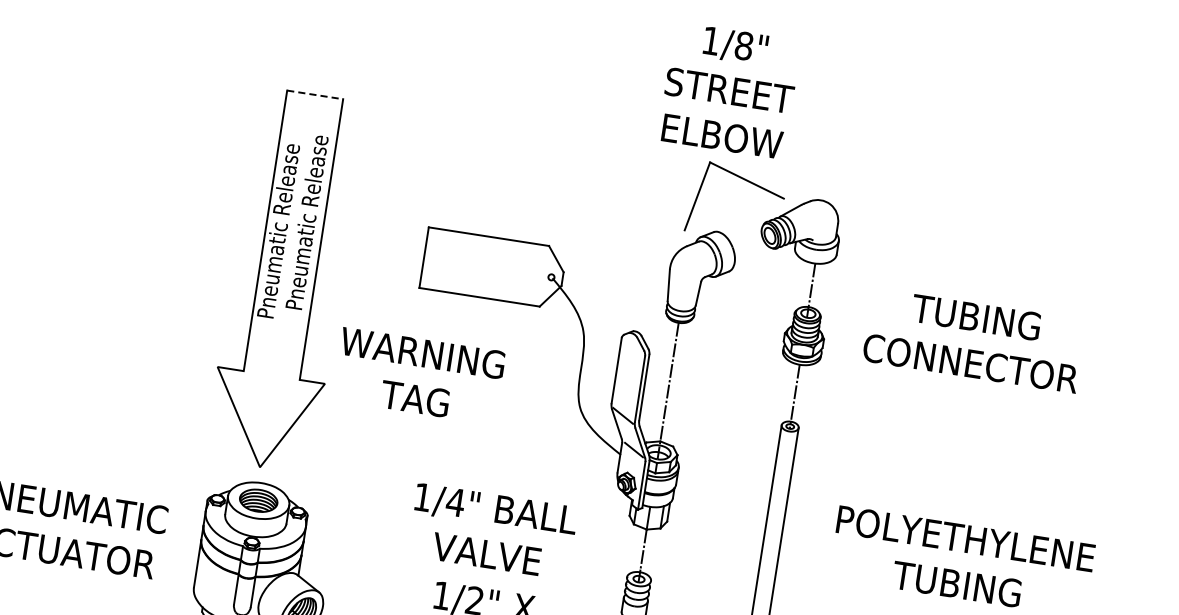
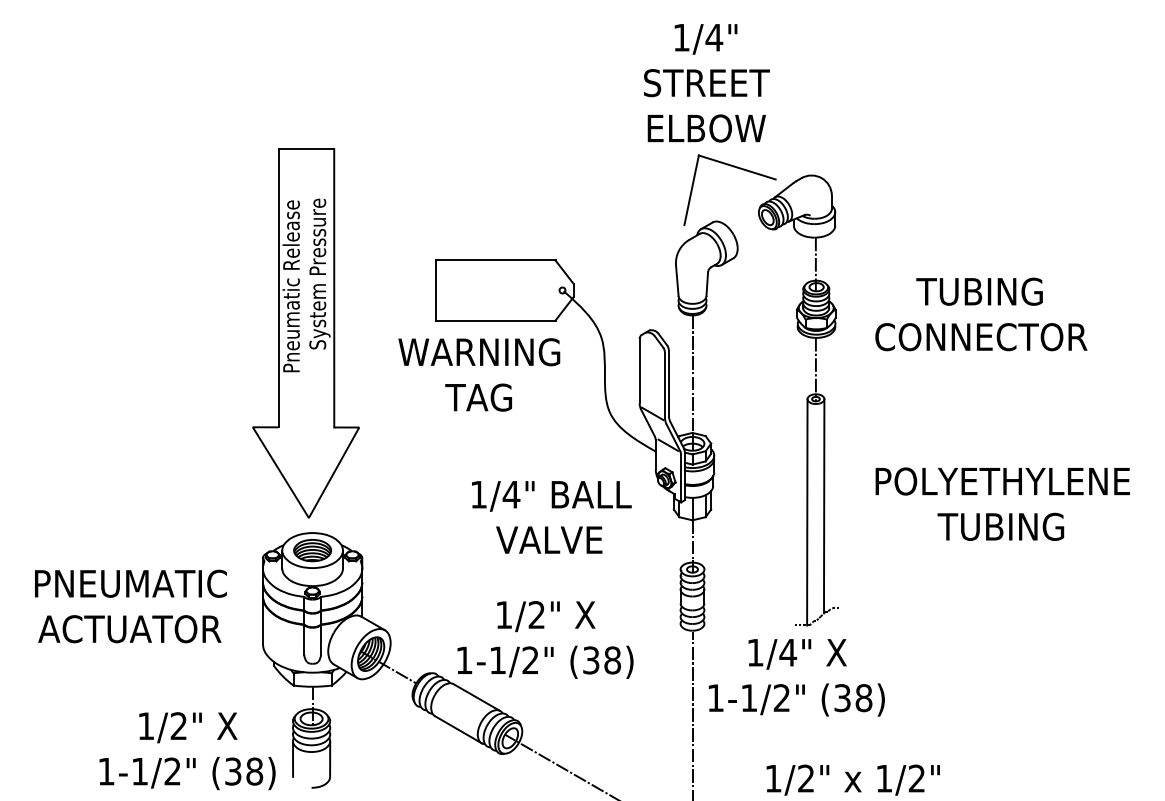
text: (744, 45) -> (714, 37), 1/8" -> 1/4"
line: (315, 95) -> (306, 149), dashed -> solid
text: (308, 222) -> (319, 273), Pneumatic Release -> System Pressure
text: (974, 340) -> (981, 314), moved
text: (419, 375) -> (479, 374), moved
text: (492, 531) -> (551, 517), moved

